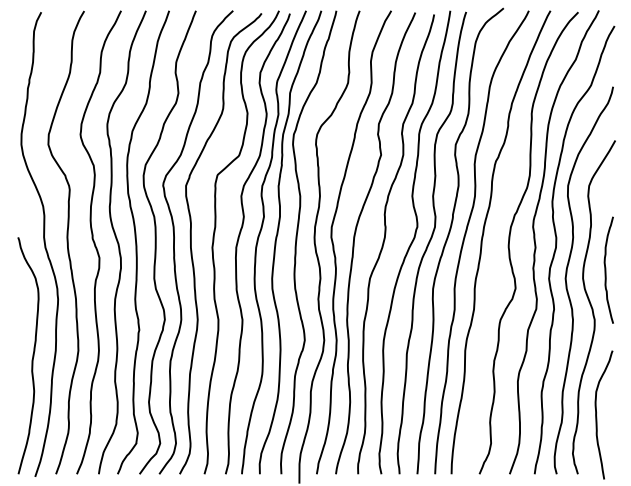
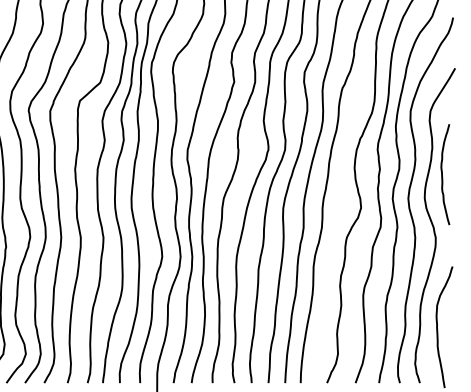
curve: (606, 269) -> (443, 173), moved

